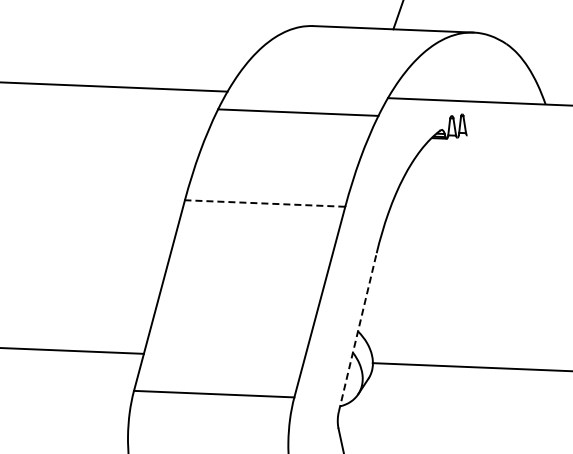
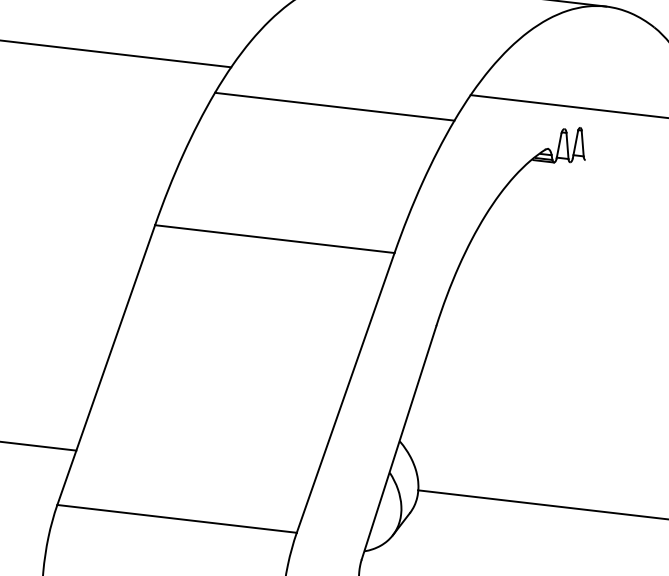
line: (264, 203) -> (273, 239), dashed -> solid
line: (357, 332) -> (398, 442), dashed -> solid

